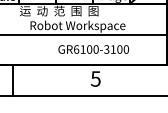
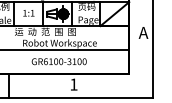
text: (92, 49) -> (58, 61), moved
text: (95, 78) -> (73, 84), 5 -> 1

